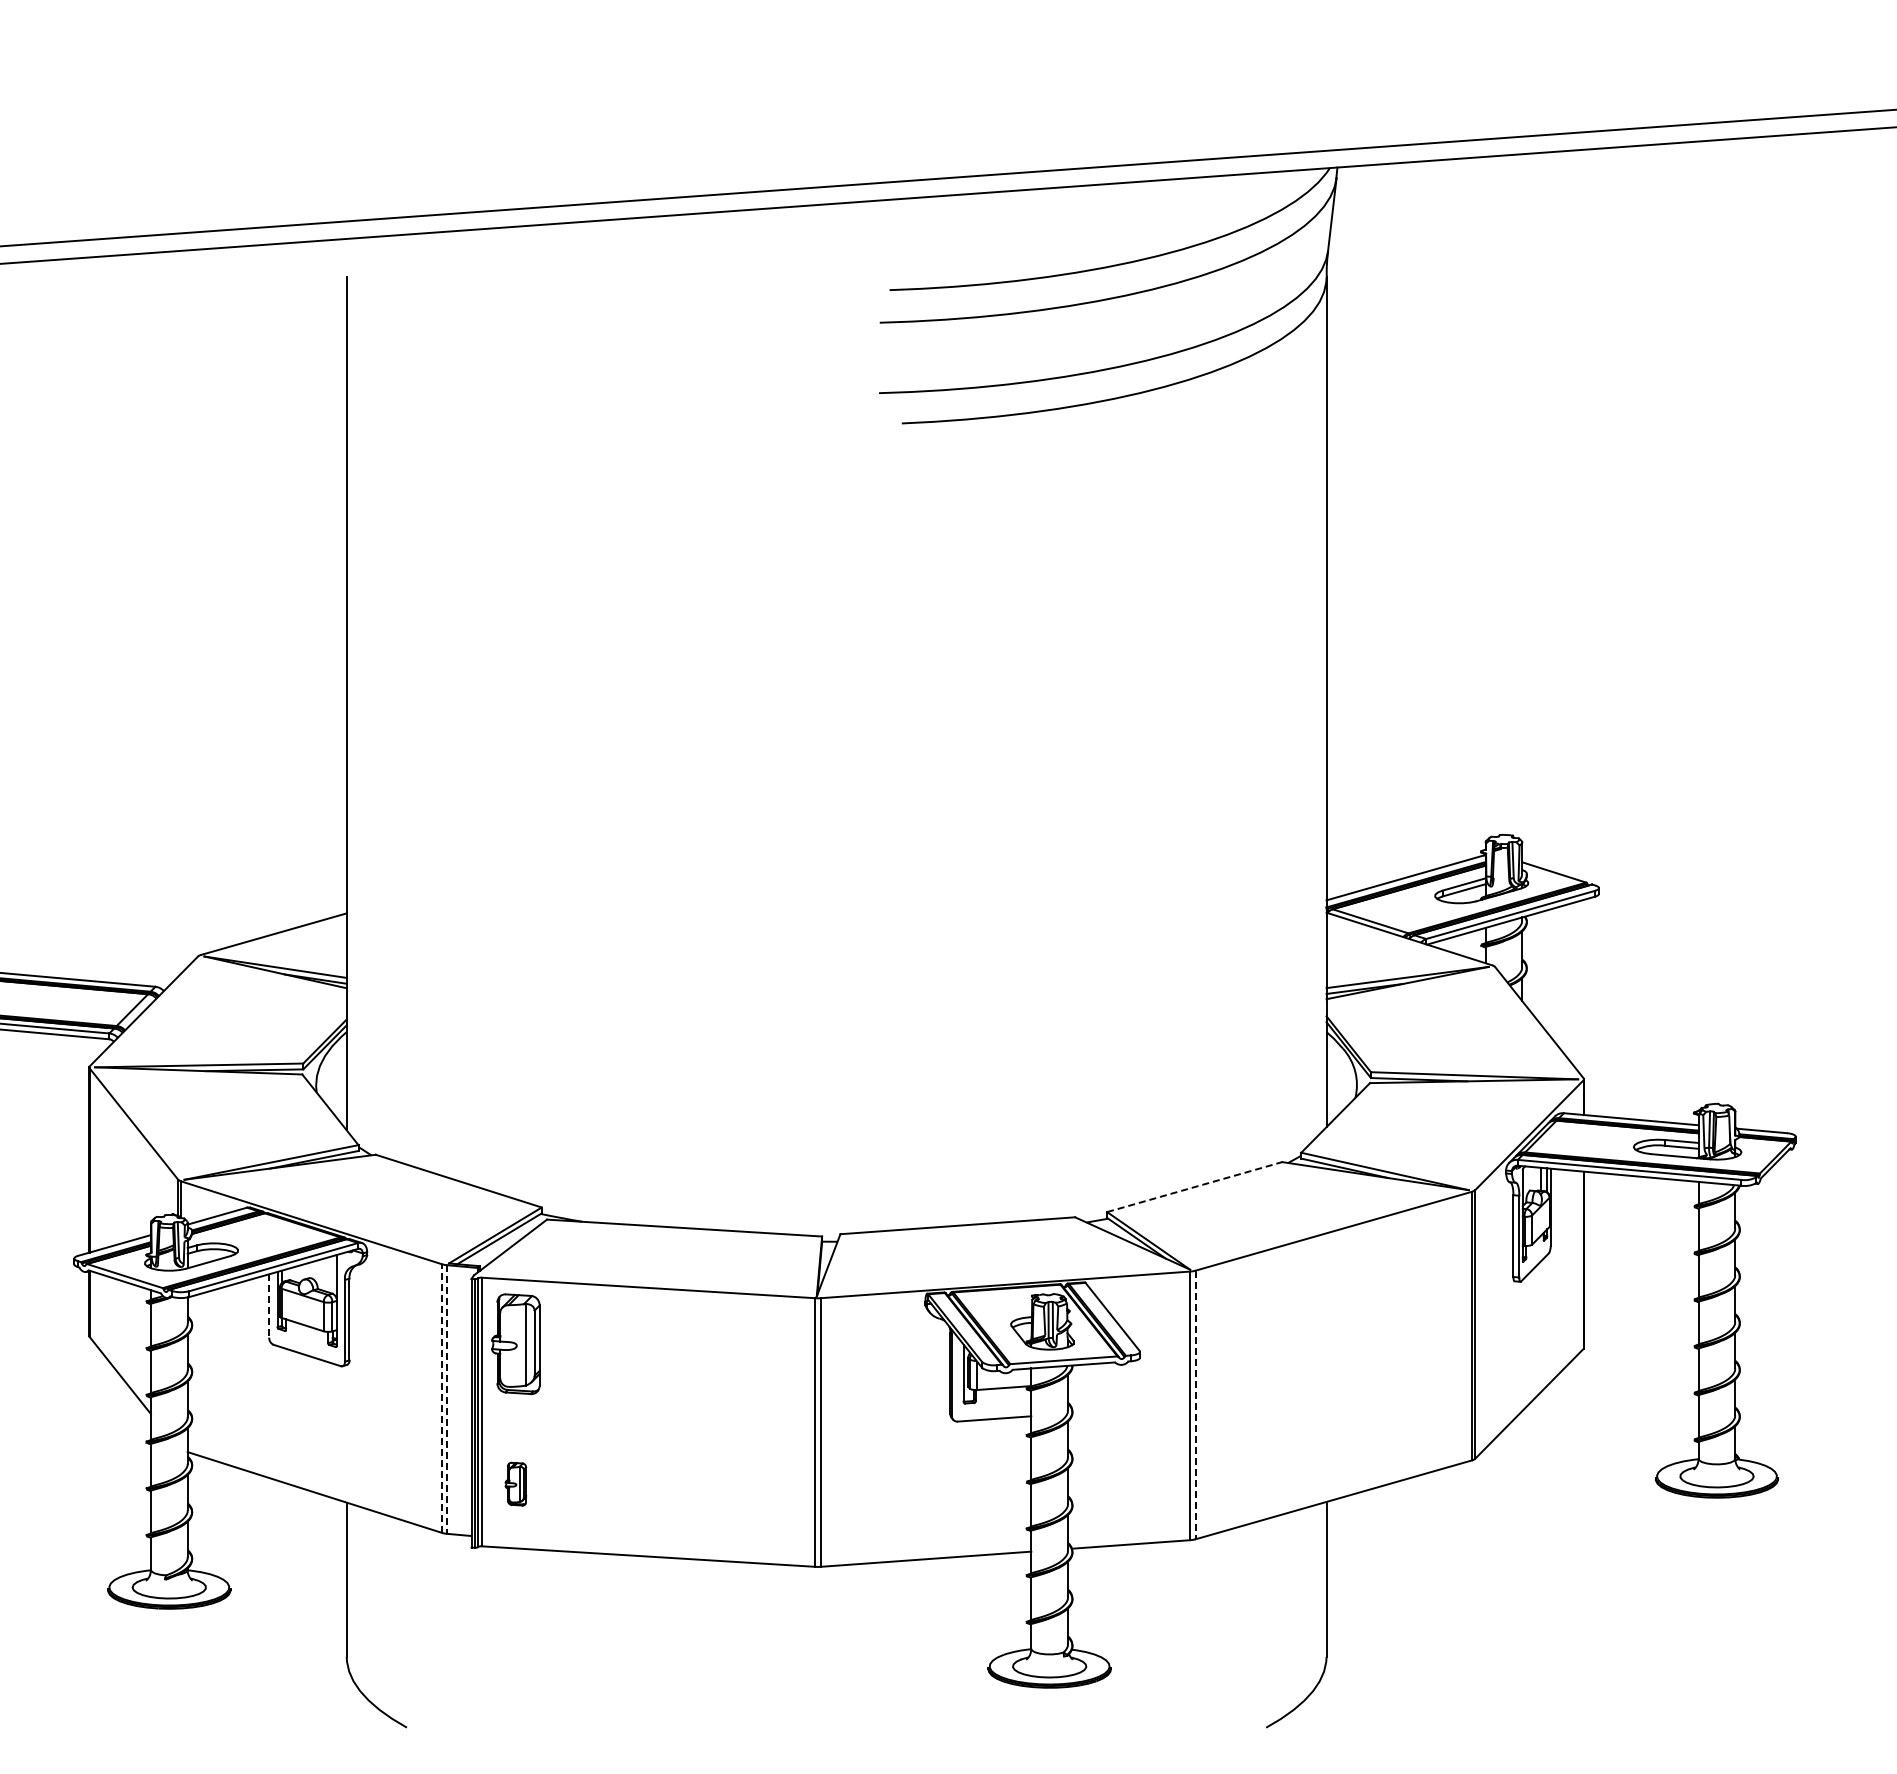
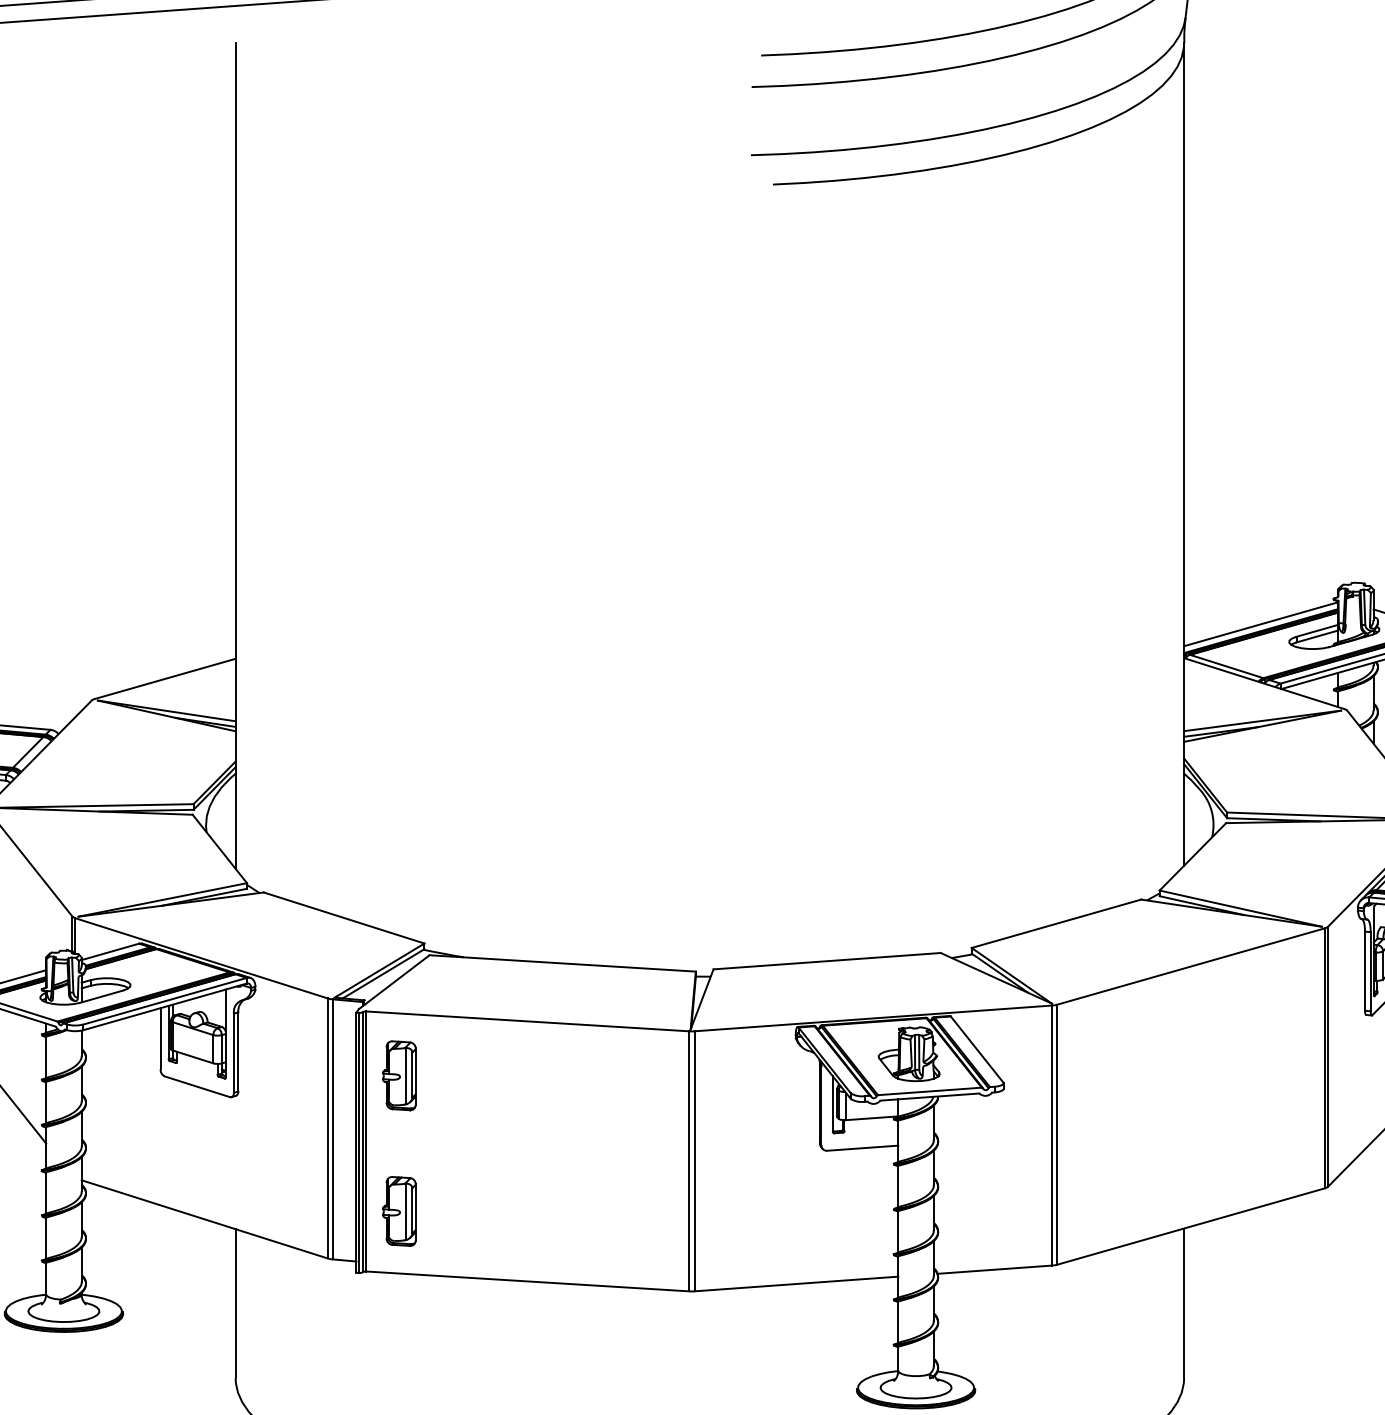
line: (1195, 1186) -> (1057, 923), dashed -> solid
line: (269, 1305) -> (160, 1038), dashed -> solid
part: (515, 1343) -> (399, 1075), size x0.71
line: (441, 1398) -> (327, 1128), dashed -> solid
line: (447, 1400) -> (333, 1130), dashed -> solid
line: (1195, 1405) -> (1057, 1135), dashed -> solid
part: (515, 1483) -> (399, 1210), size x1.67

